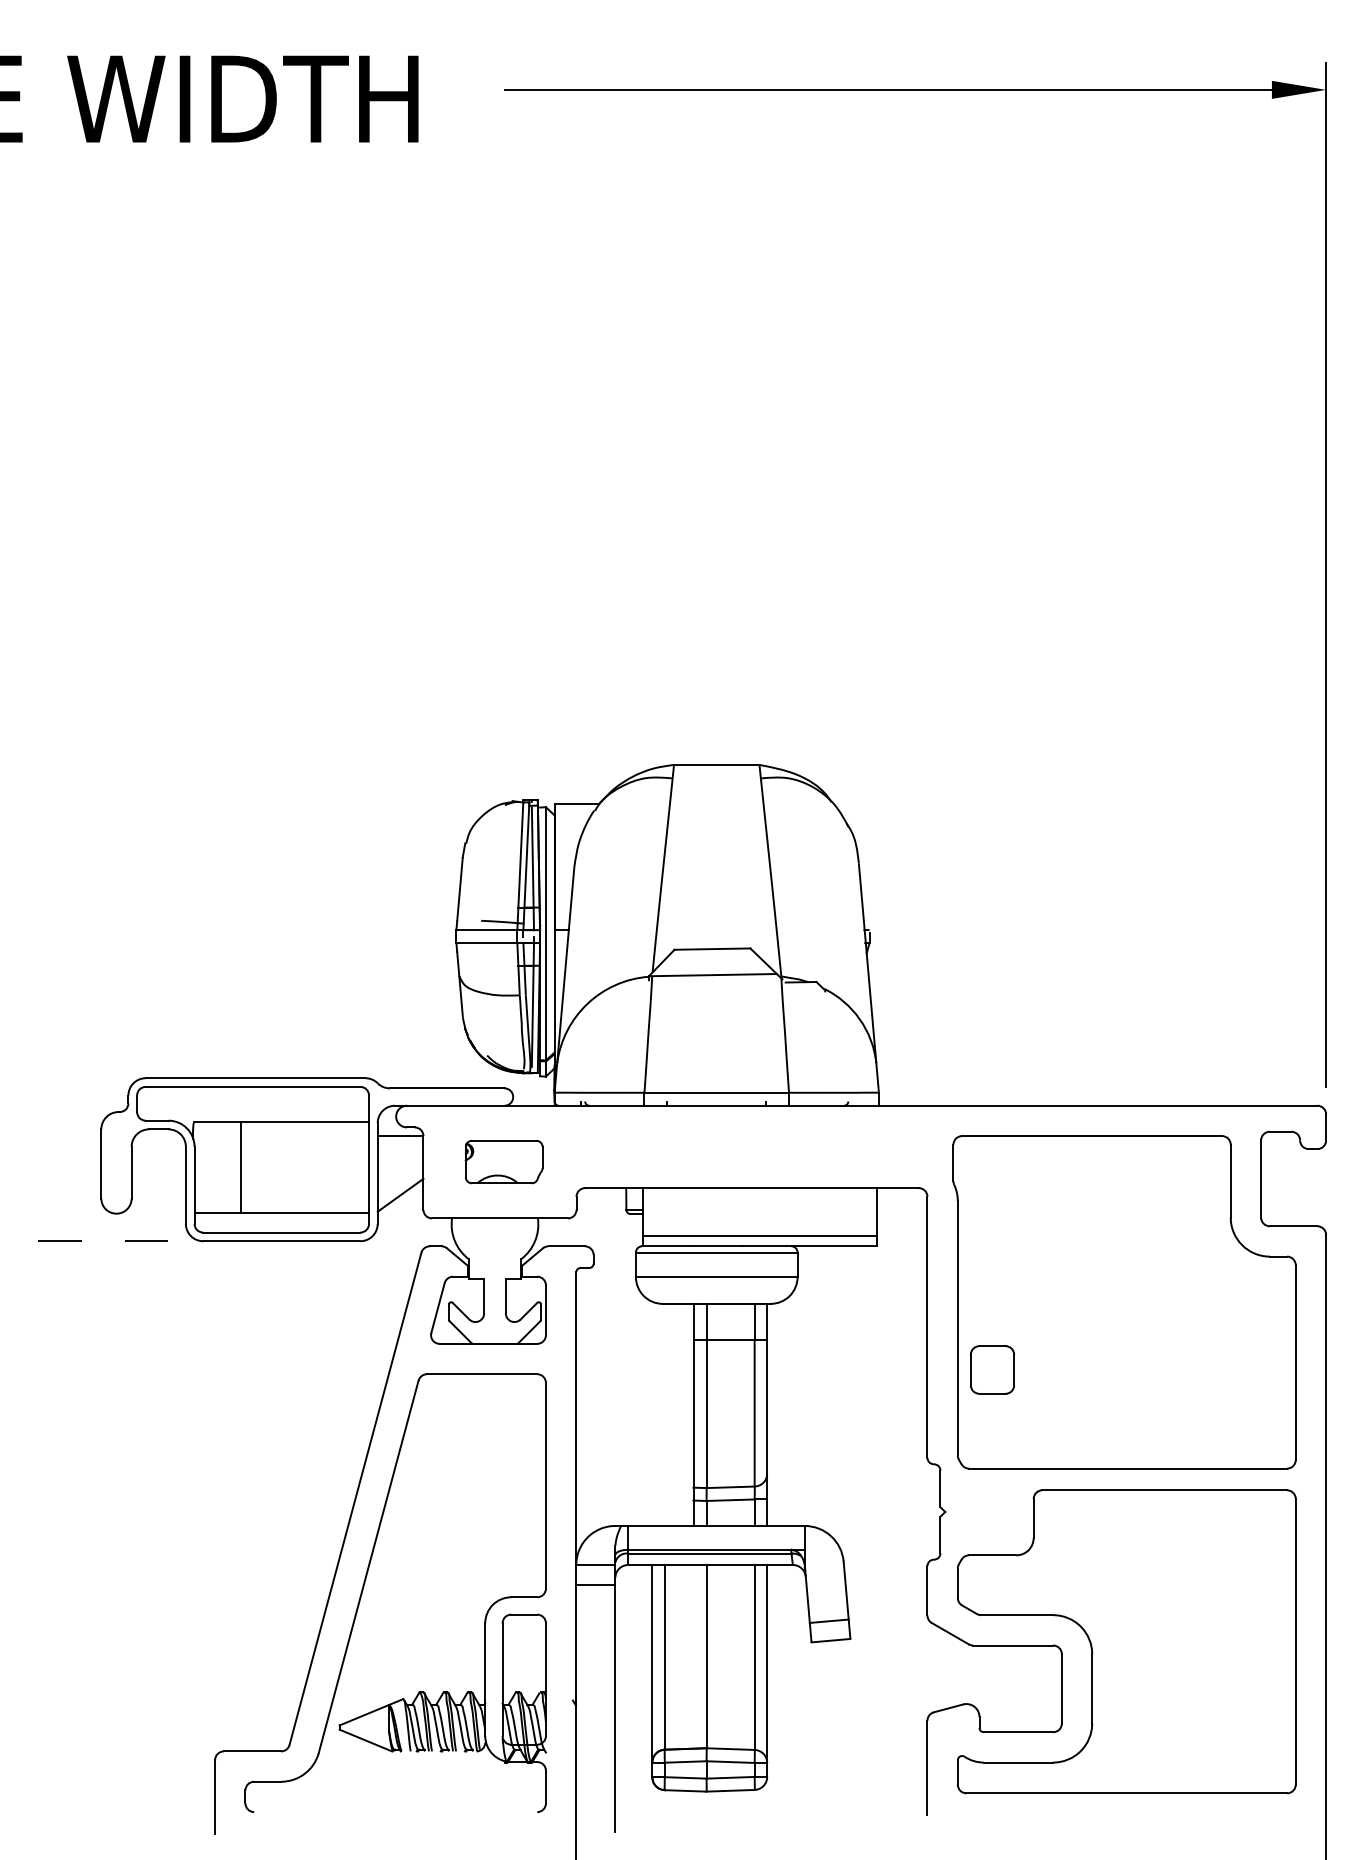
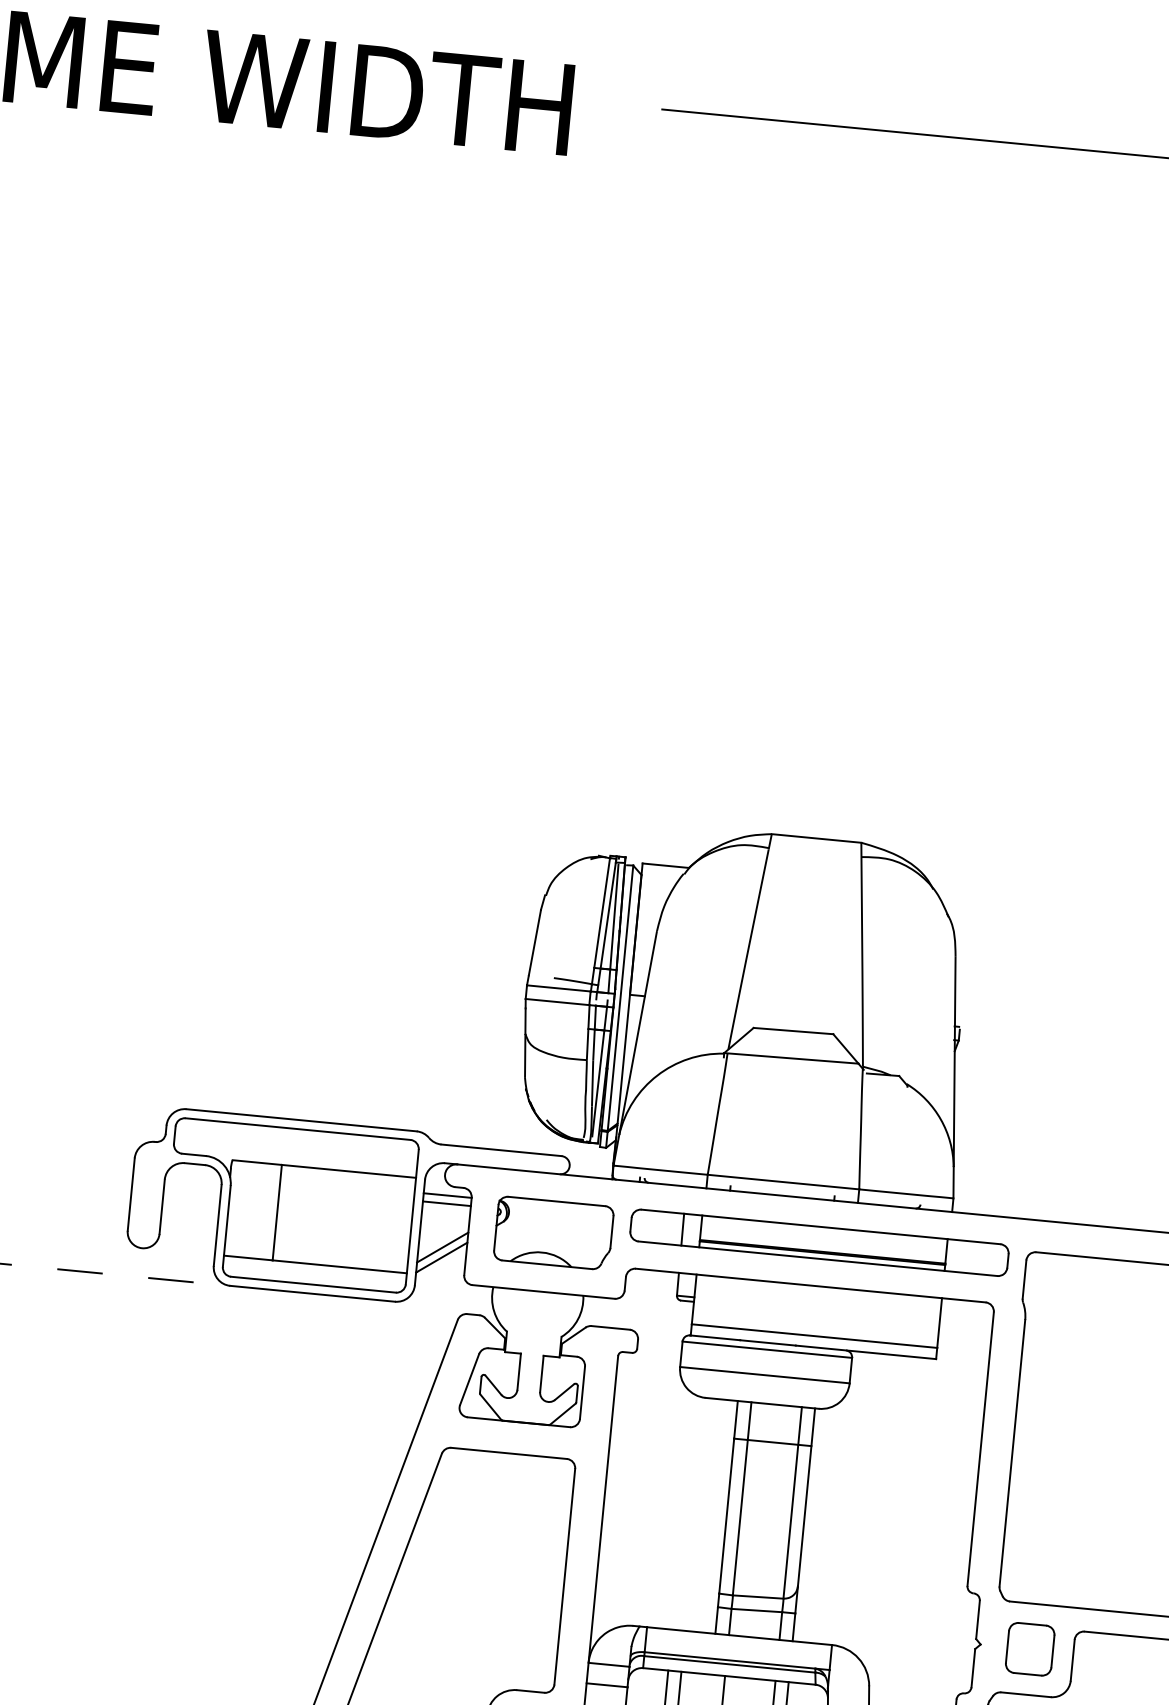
line: (400, 1143) -> (446, 1203), added
part: (755, 1146) -> (818, 1242), added
part: (503, 1161) -> (553, 1232), size x1.43
line: (400, 1185) -> (442, 1247), added
part: (992, 1369) -> (1030, 1648), moved

